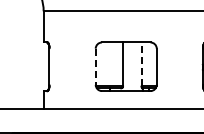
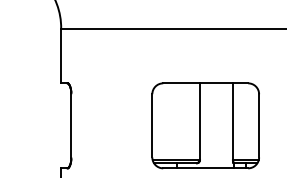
line: (141, 64) -> (232, 121), dashed -> solid
line: (95, 67) -> (151, 127), dashed -> solid

